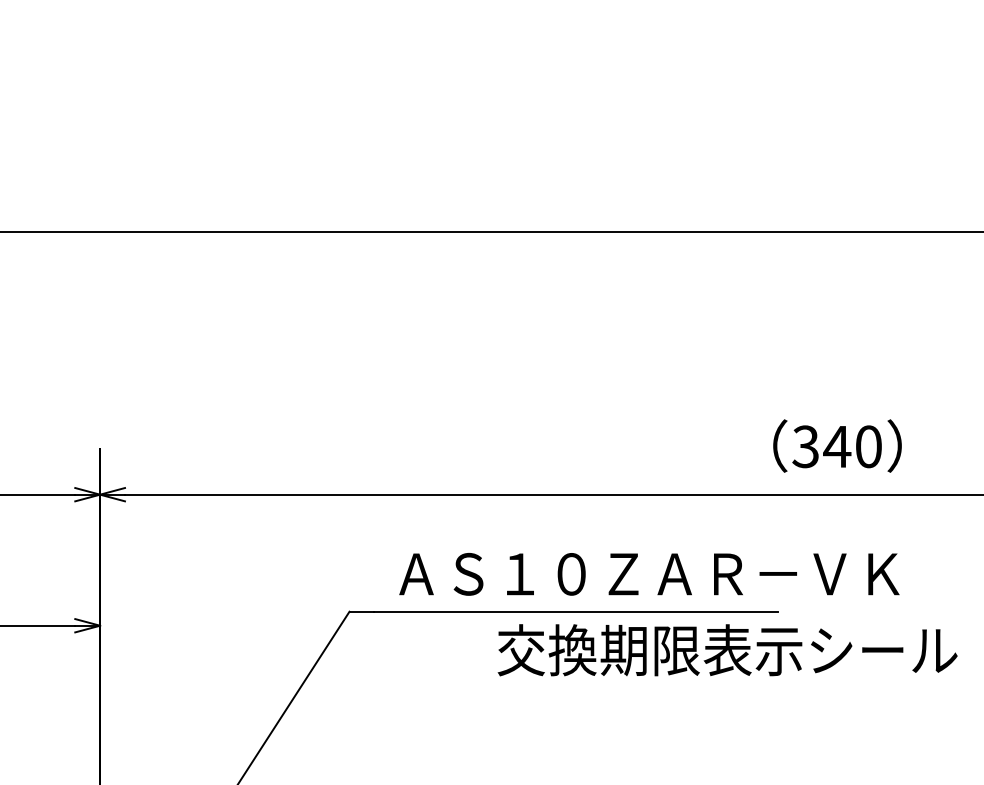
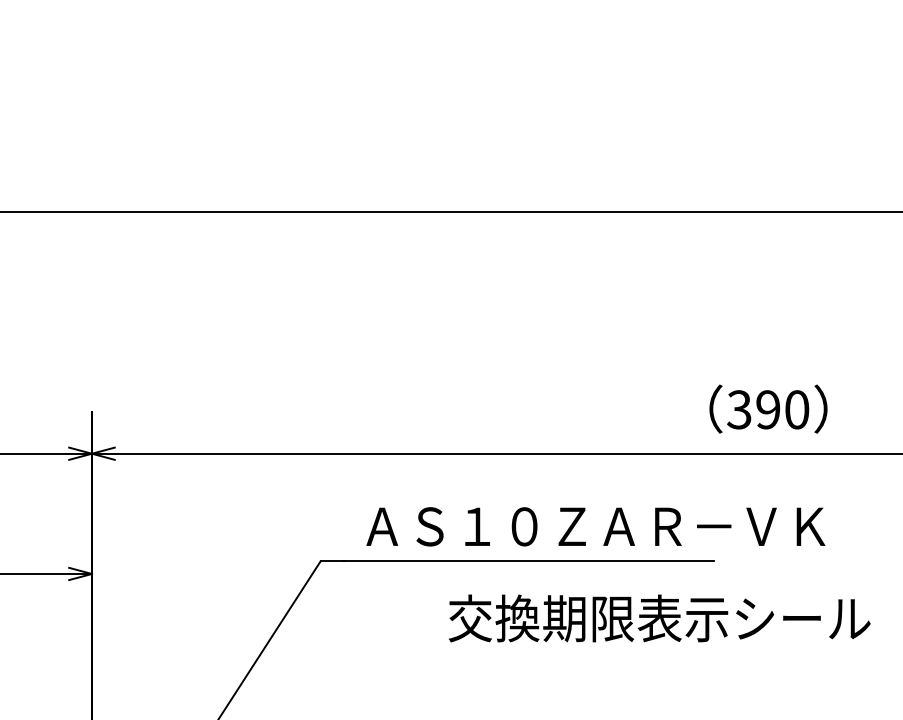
text: (837, 446) -> (768, 409), 340 -> 390
text: (727, 650) -> (659, 618), moved

